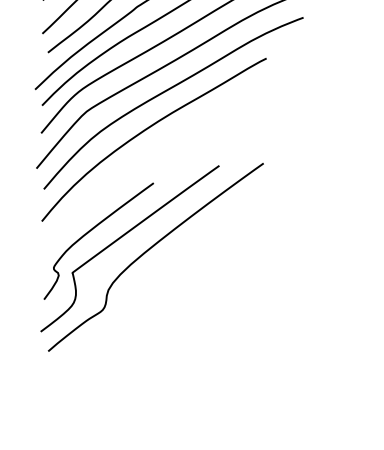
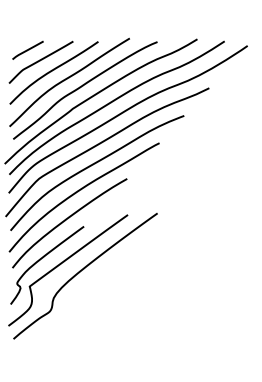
curve: (127, 174) -> (66, 220), added

